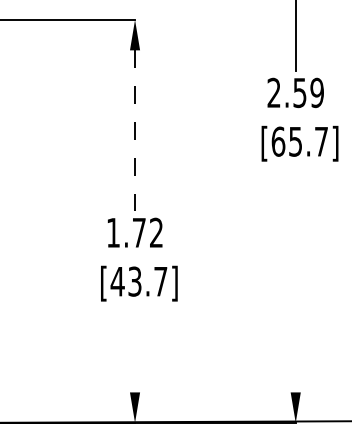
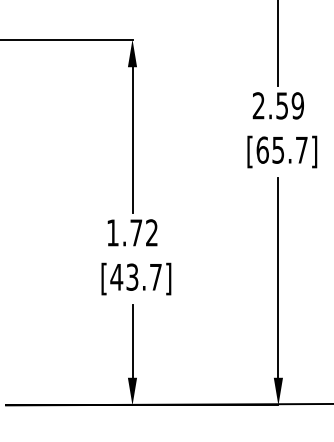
line: (135, 131) -> (132, 140), dashed -> solid
line: (295, 281) -> (278, 277), added
line: (135, 351) -> (132, 340), added

